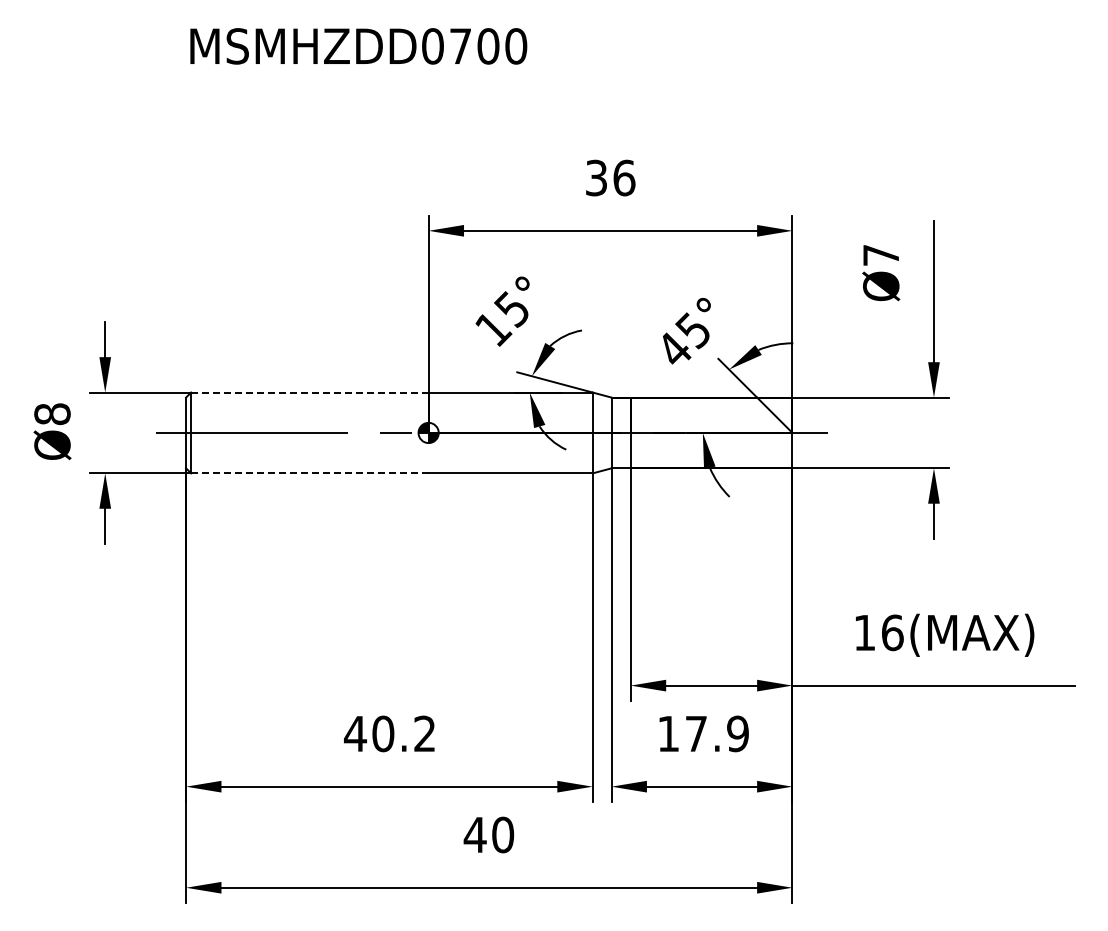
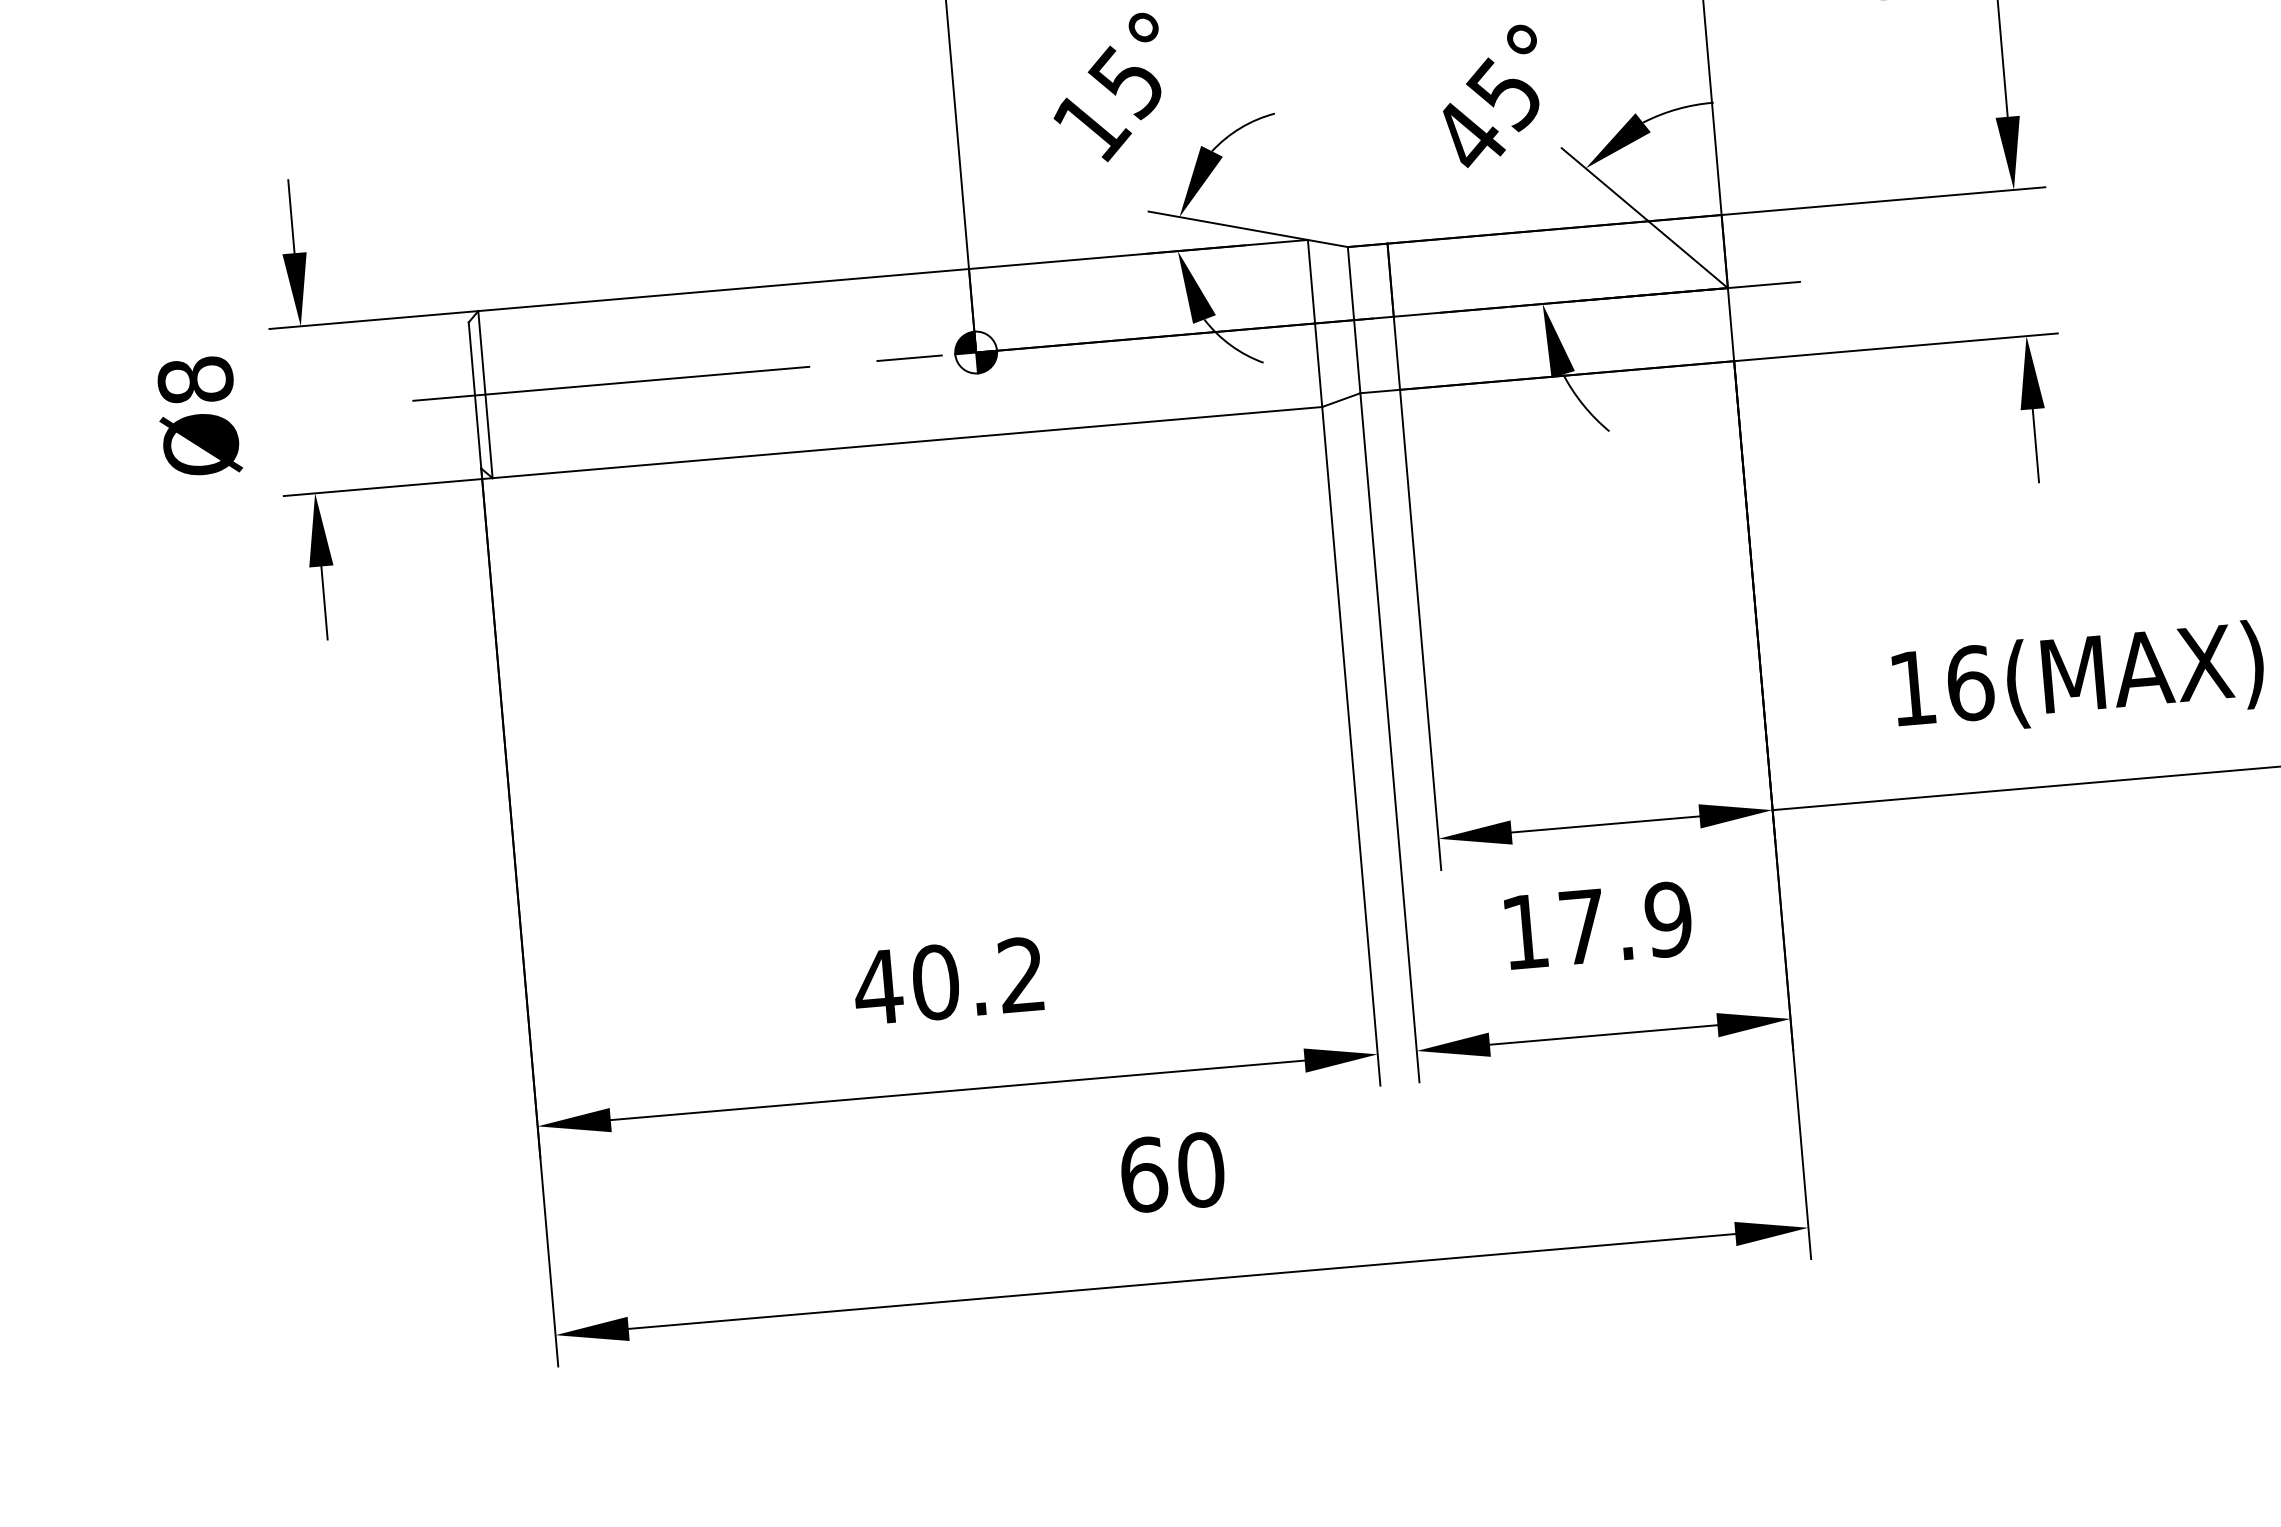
line: (309, 392) -> (722, 290), dashed -> solid
line: (309, 473) -> (737, 457), dashed -> solid
text: (474, 834) -> (1142, 1174), 40 -> 60

